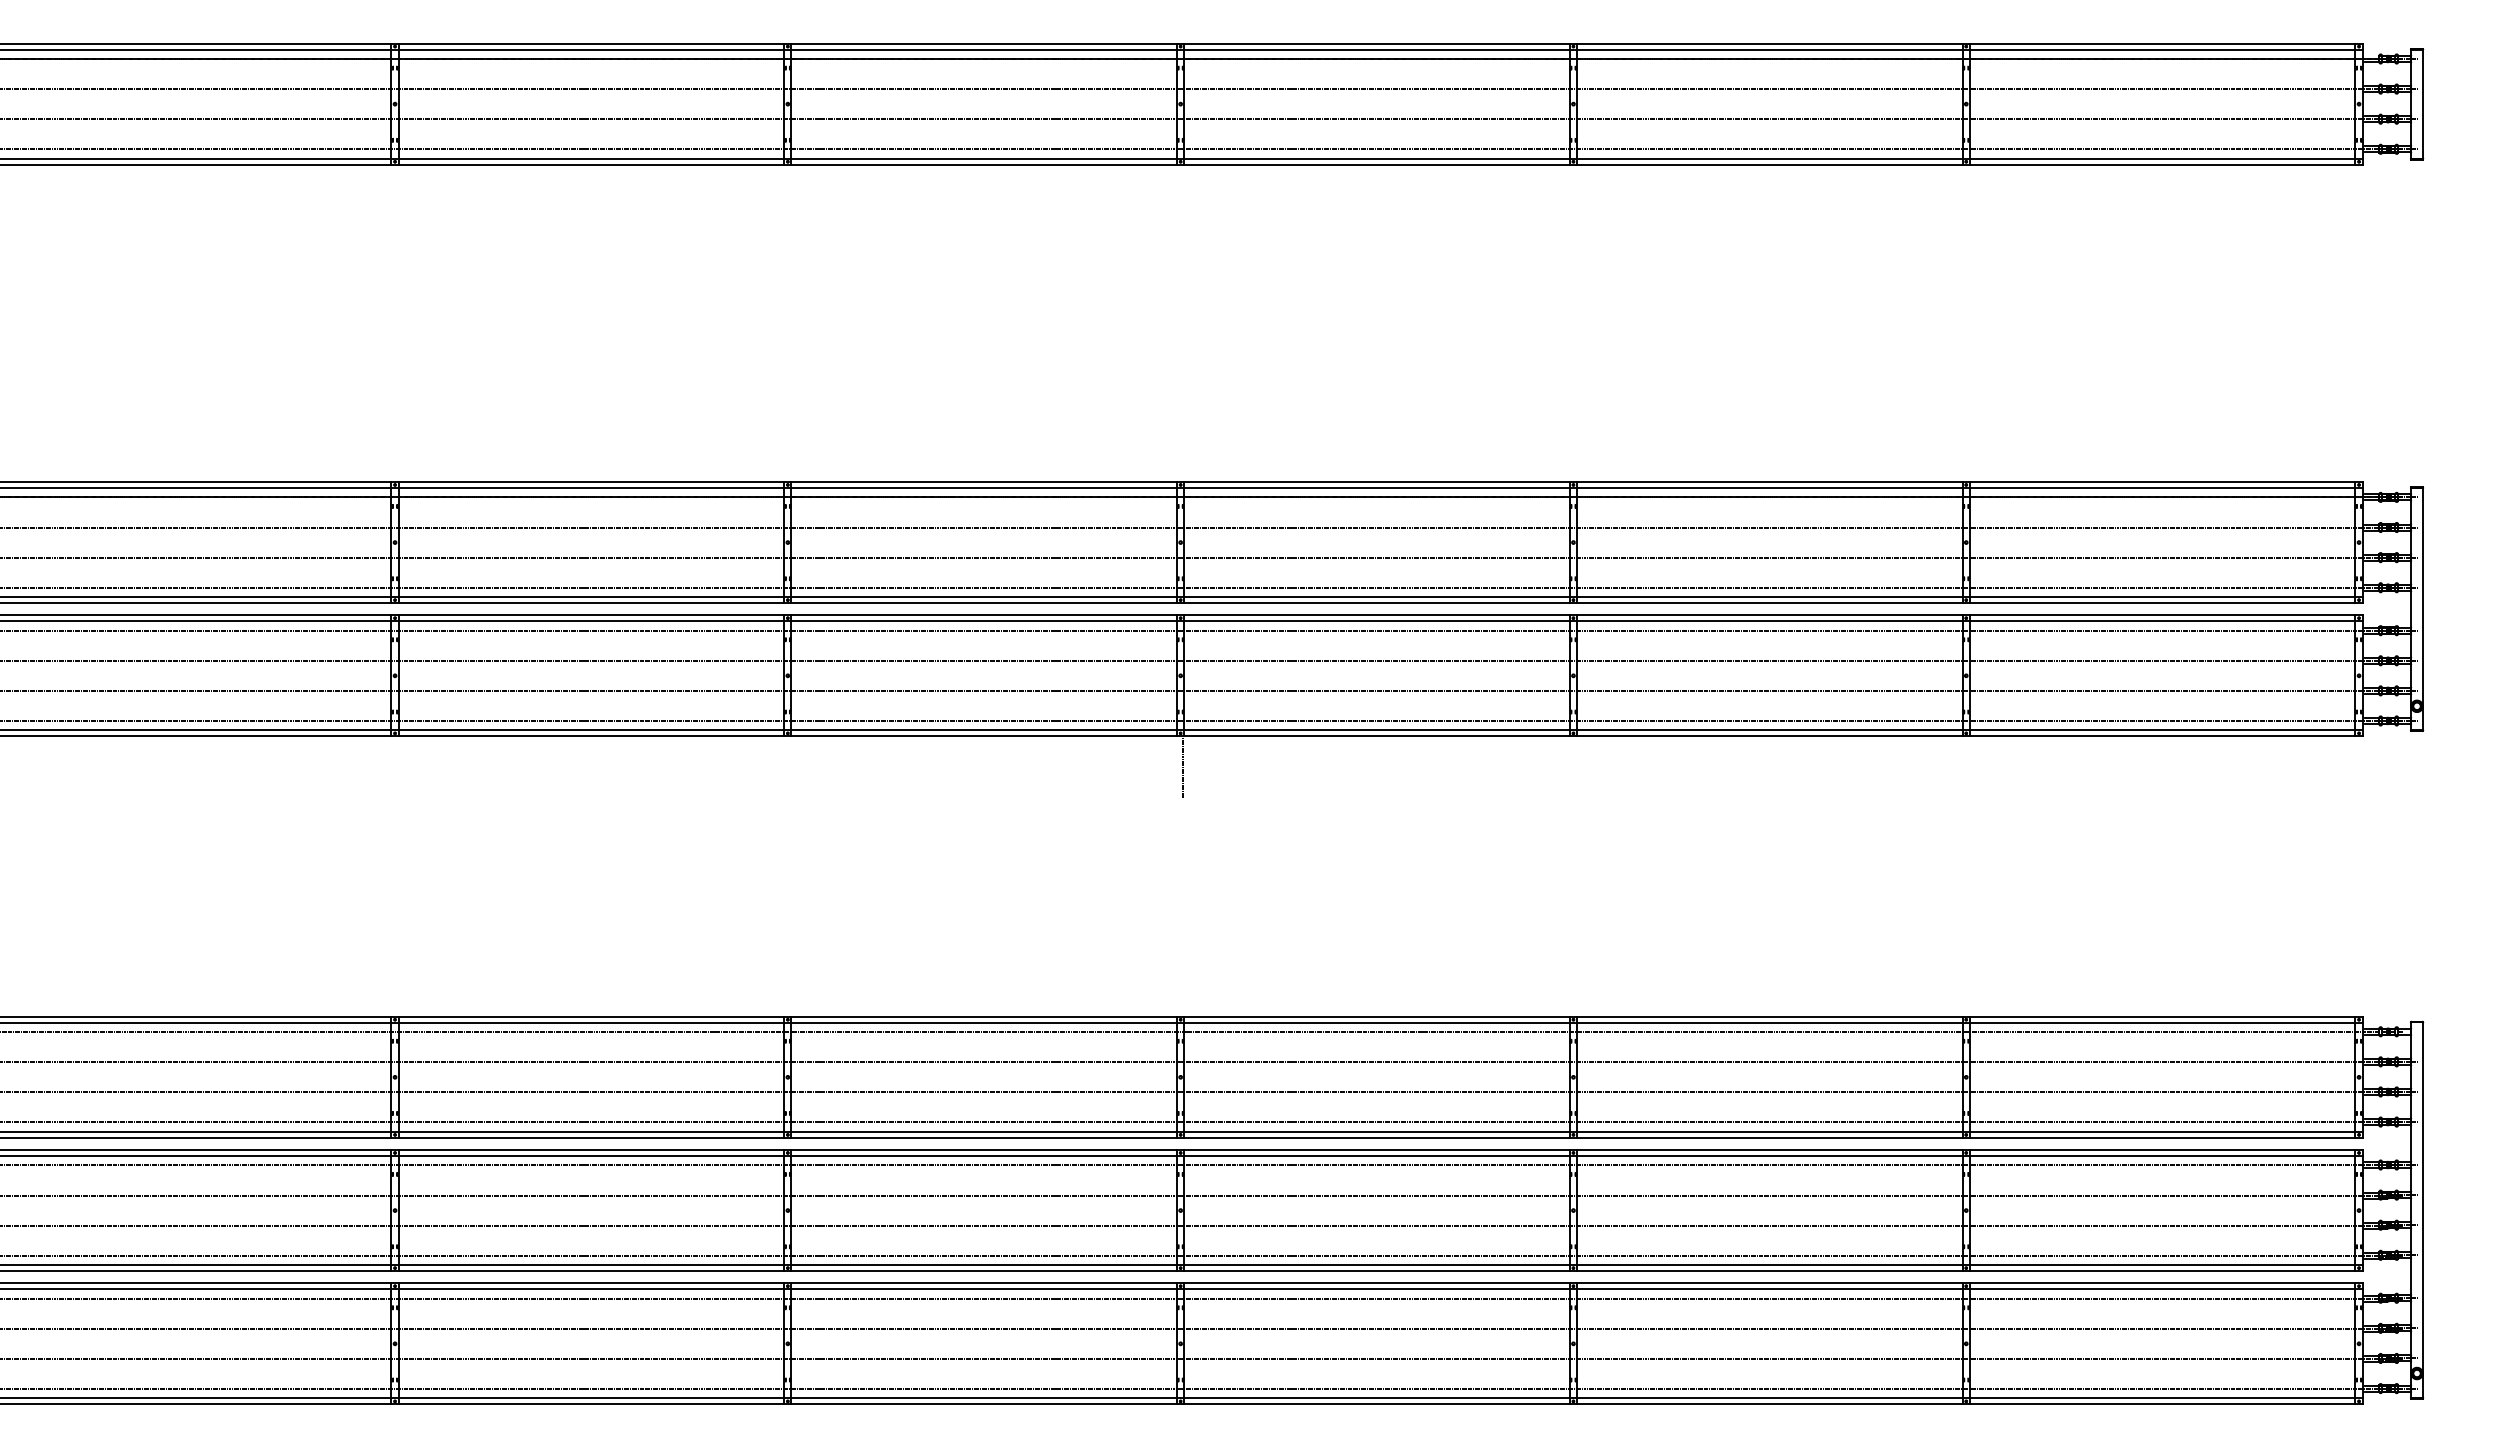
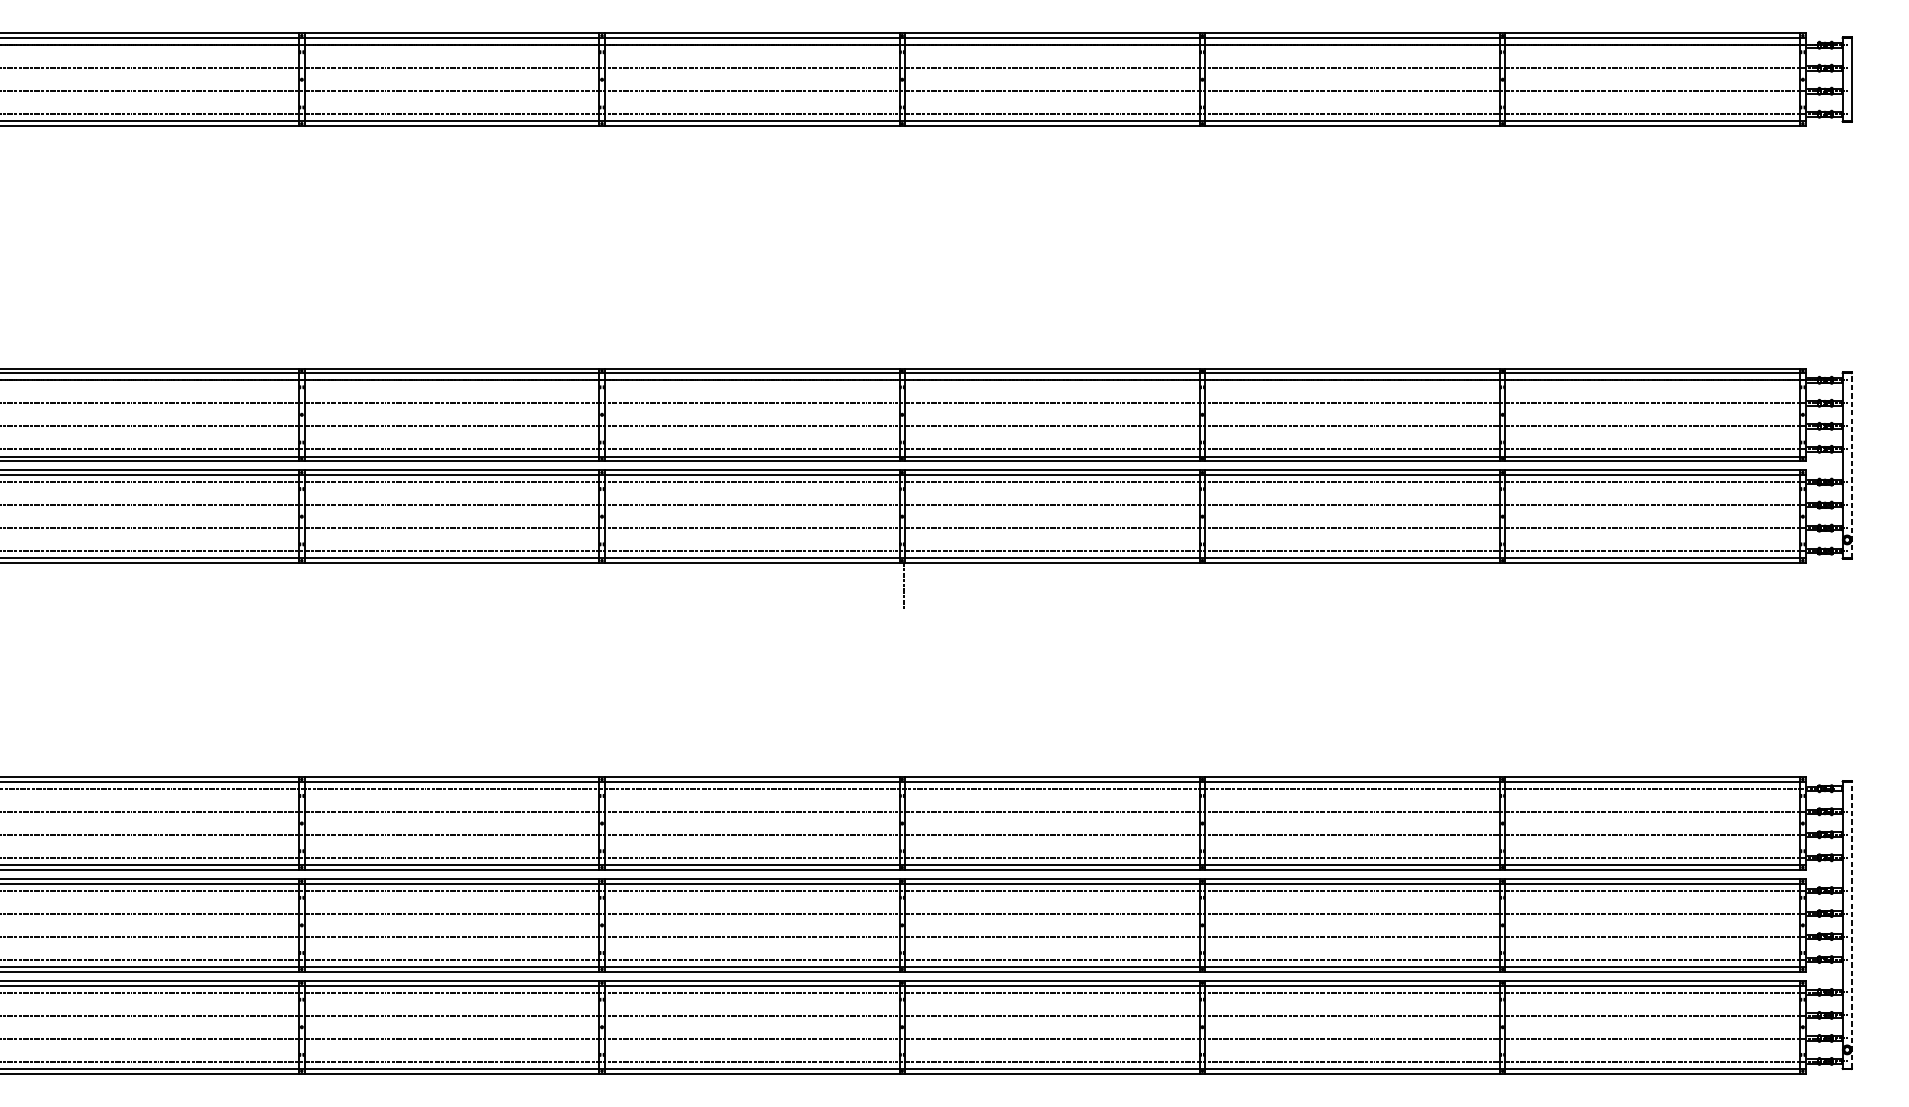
line: (2423, 608) -> (1852, 465), solid -> dashed
line: (2423, 1210) -> (1852, 925), solid -> dashed

